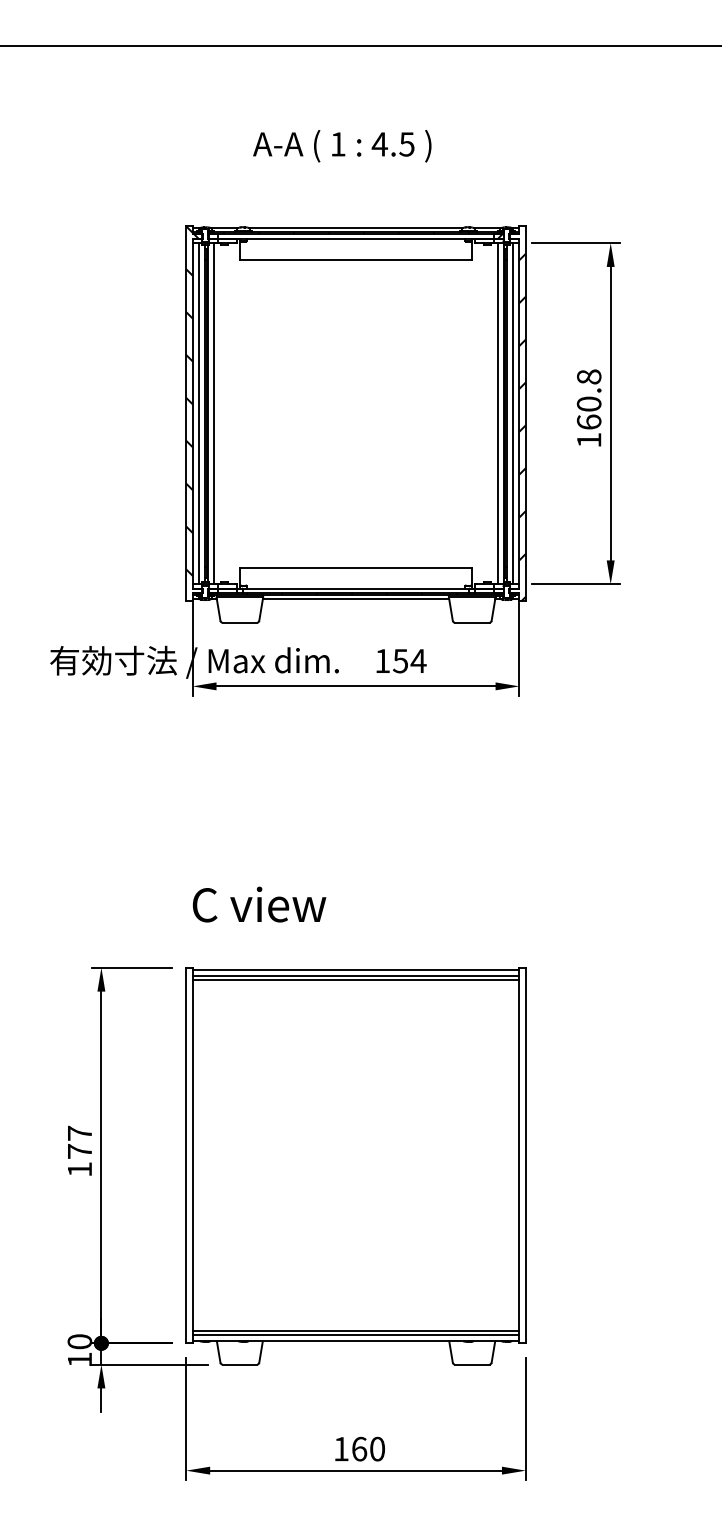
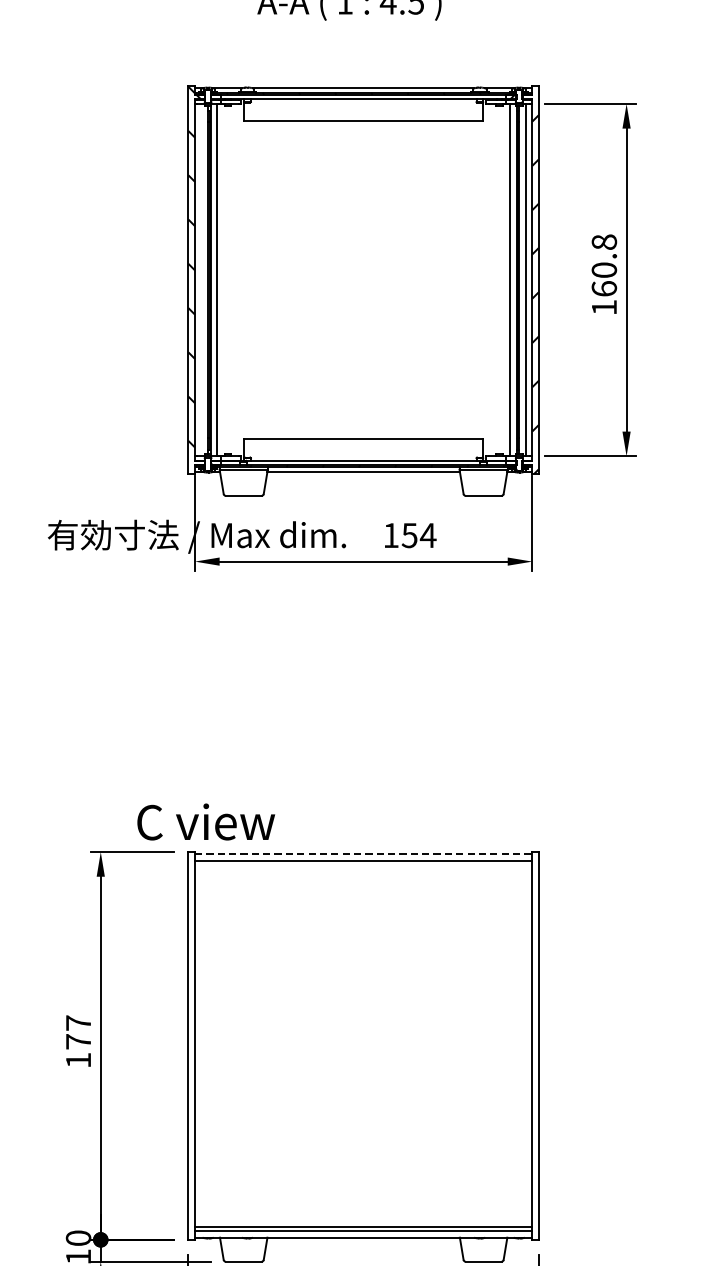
line: (199, 413) -> (202, 279), removed
text: (259, 904) -> (206, 821), moved
line: (356, 969) -> (364, 853), solid -> dashed
line: (355, 980) -> (363, 865), removed

